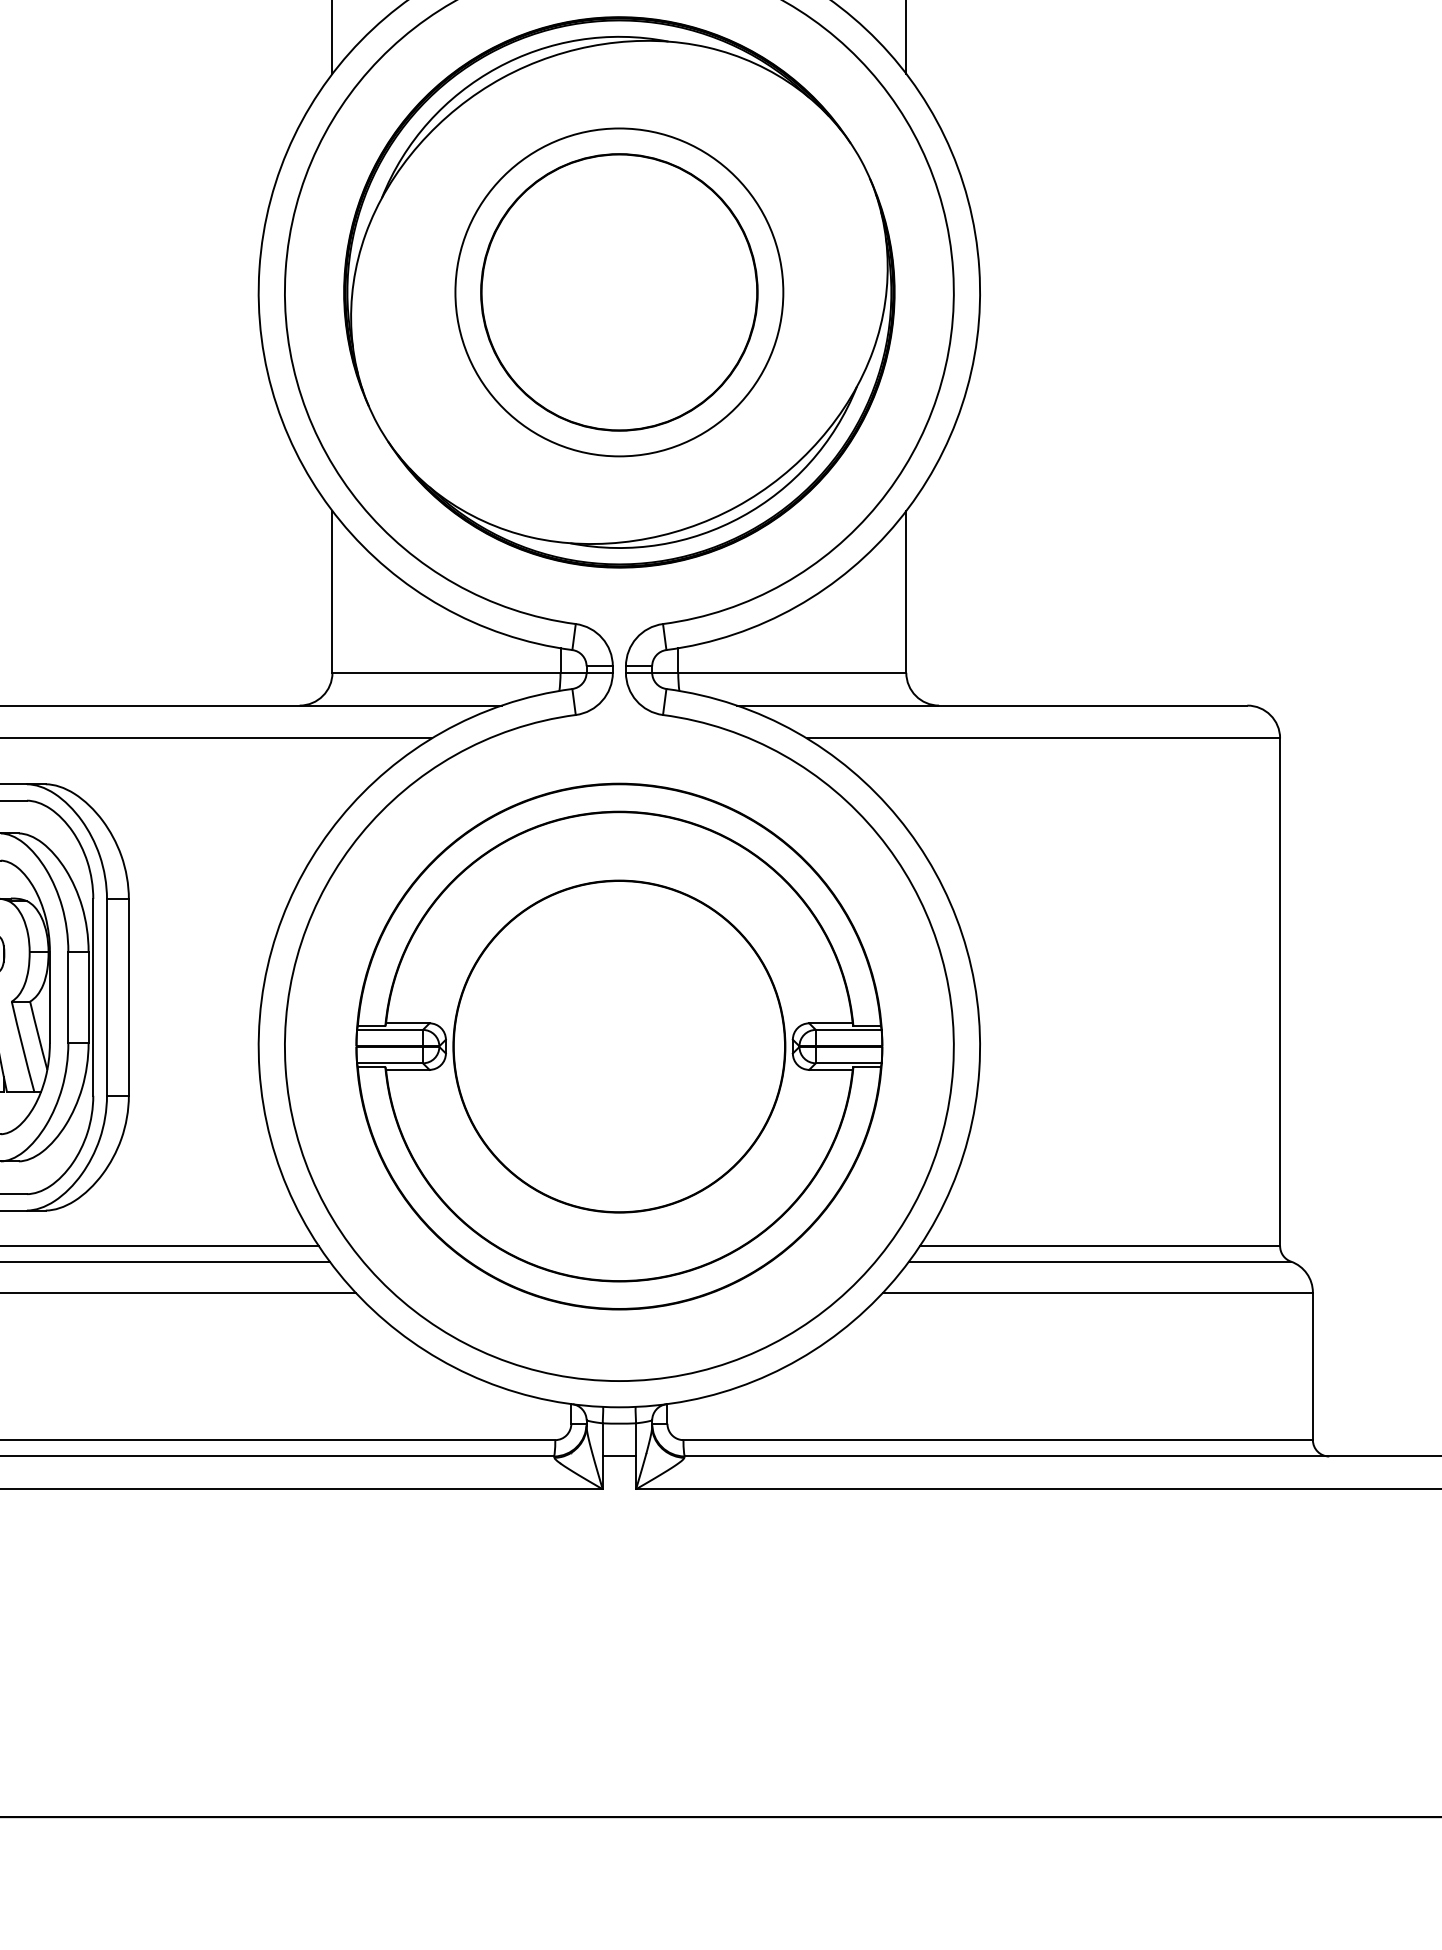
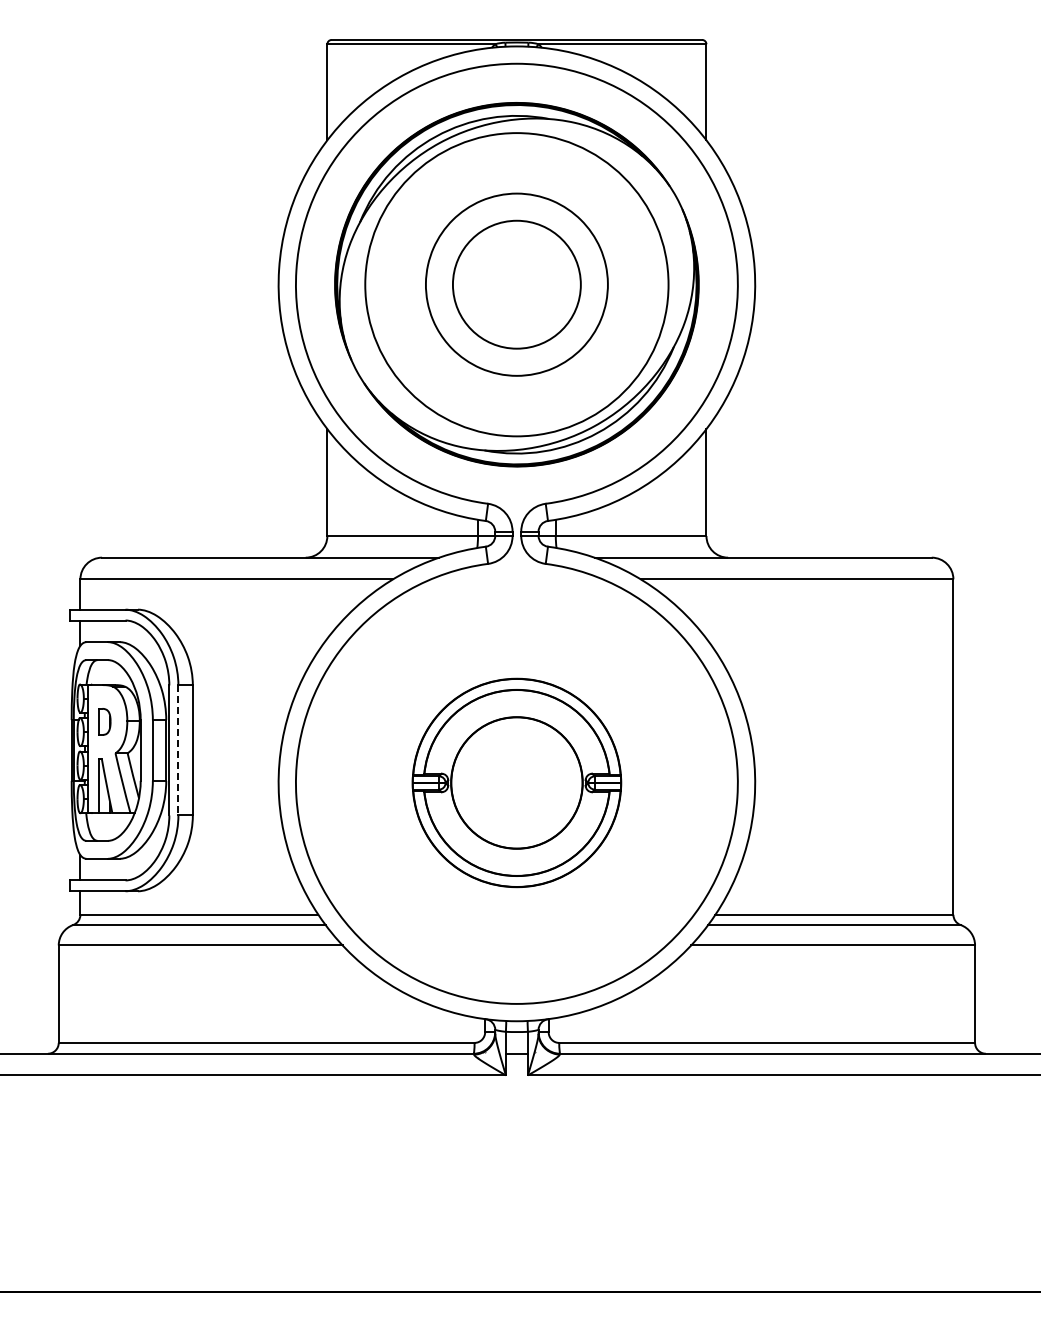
circle: (618, 292) -> (516, 284), size x0.7
circle: (618, 292) -> (516, 284), size x1.4
line: (107, 997) -> (178, 750), solid -> dashed
part: (618, 1045) -> (516, 782), size x0.6

